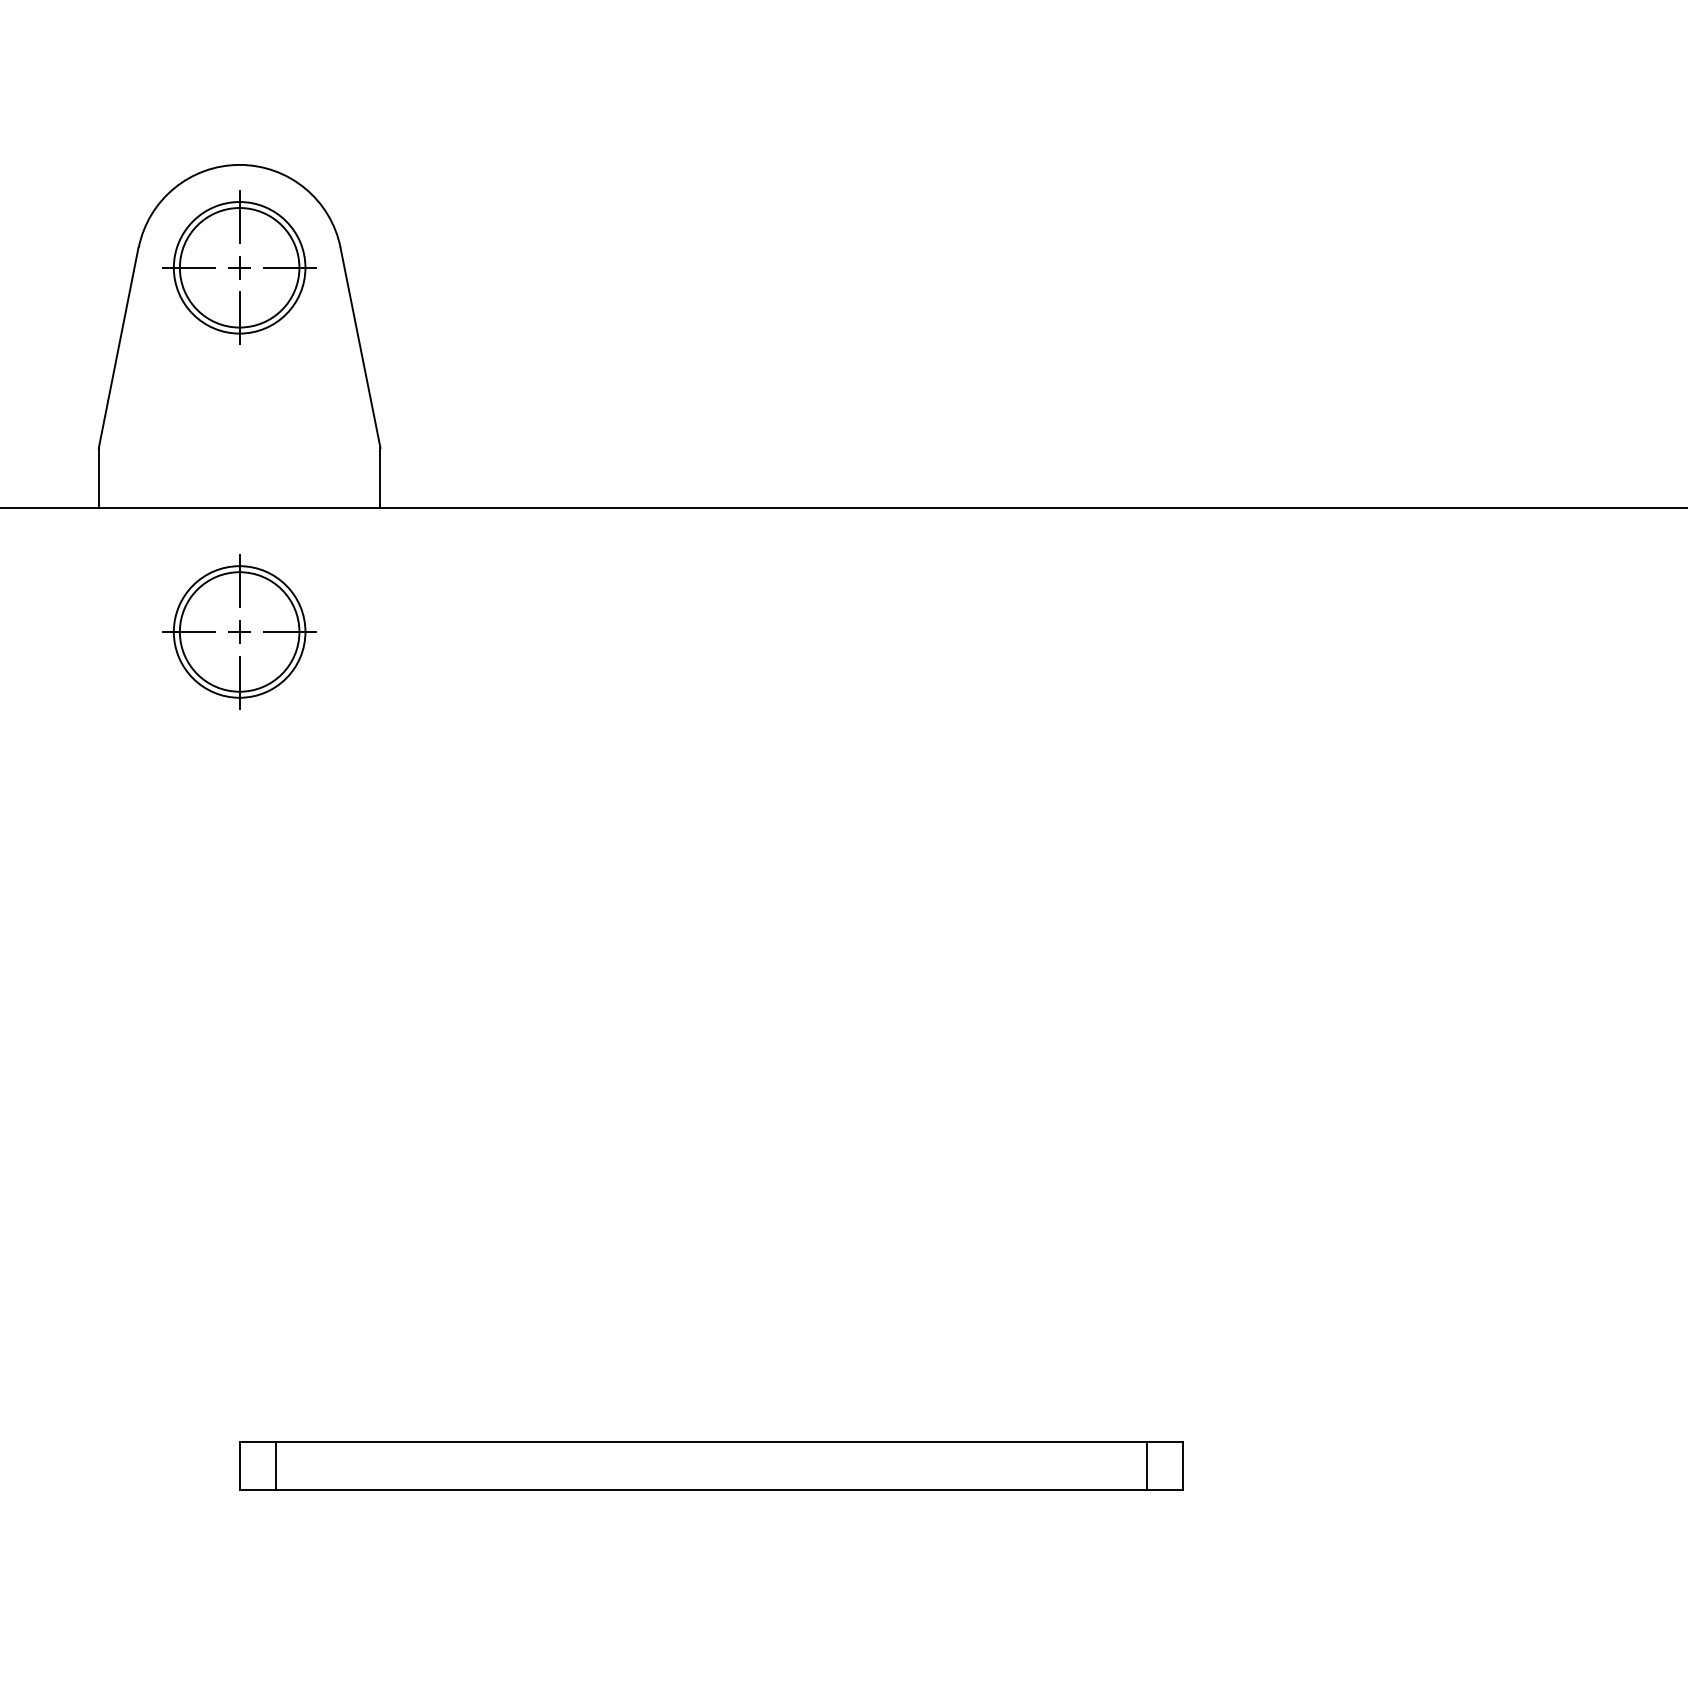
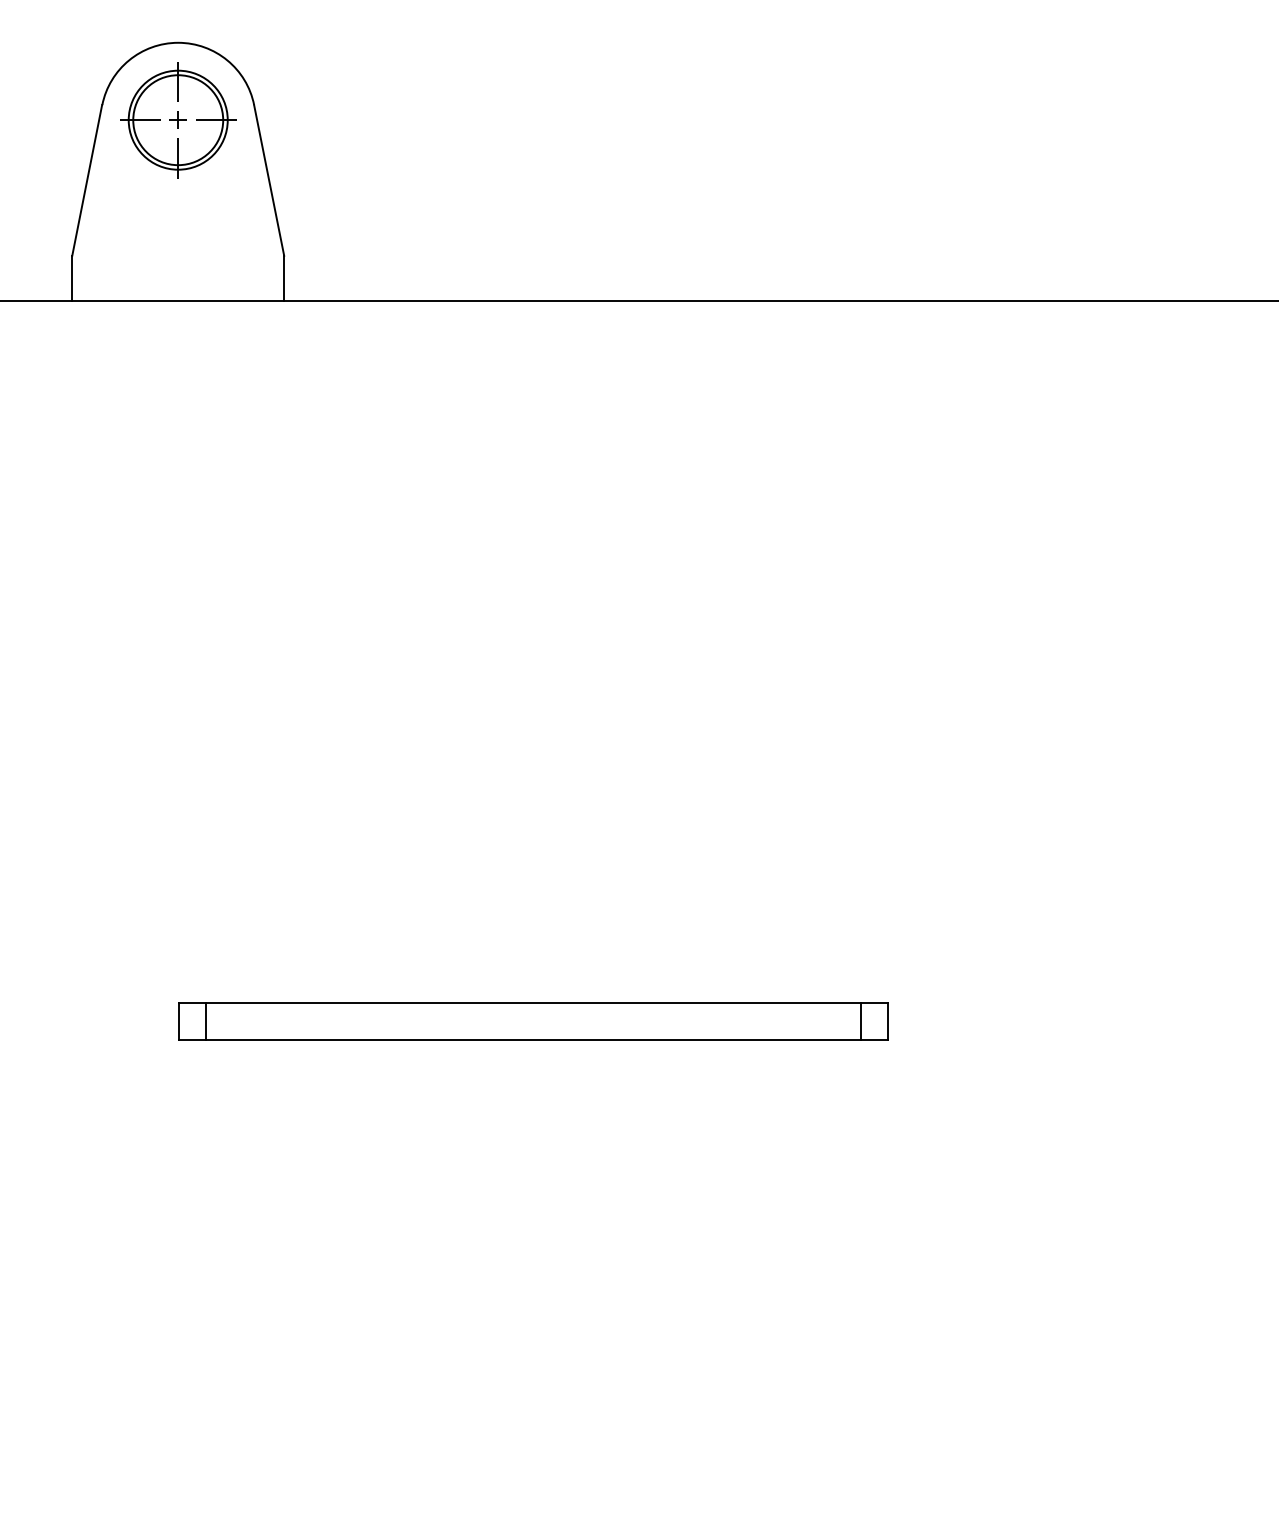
part: (240, 632) -> (178, 394), removed

